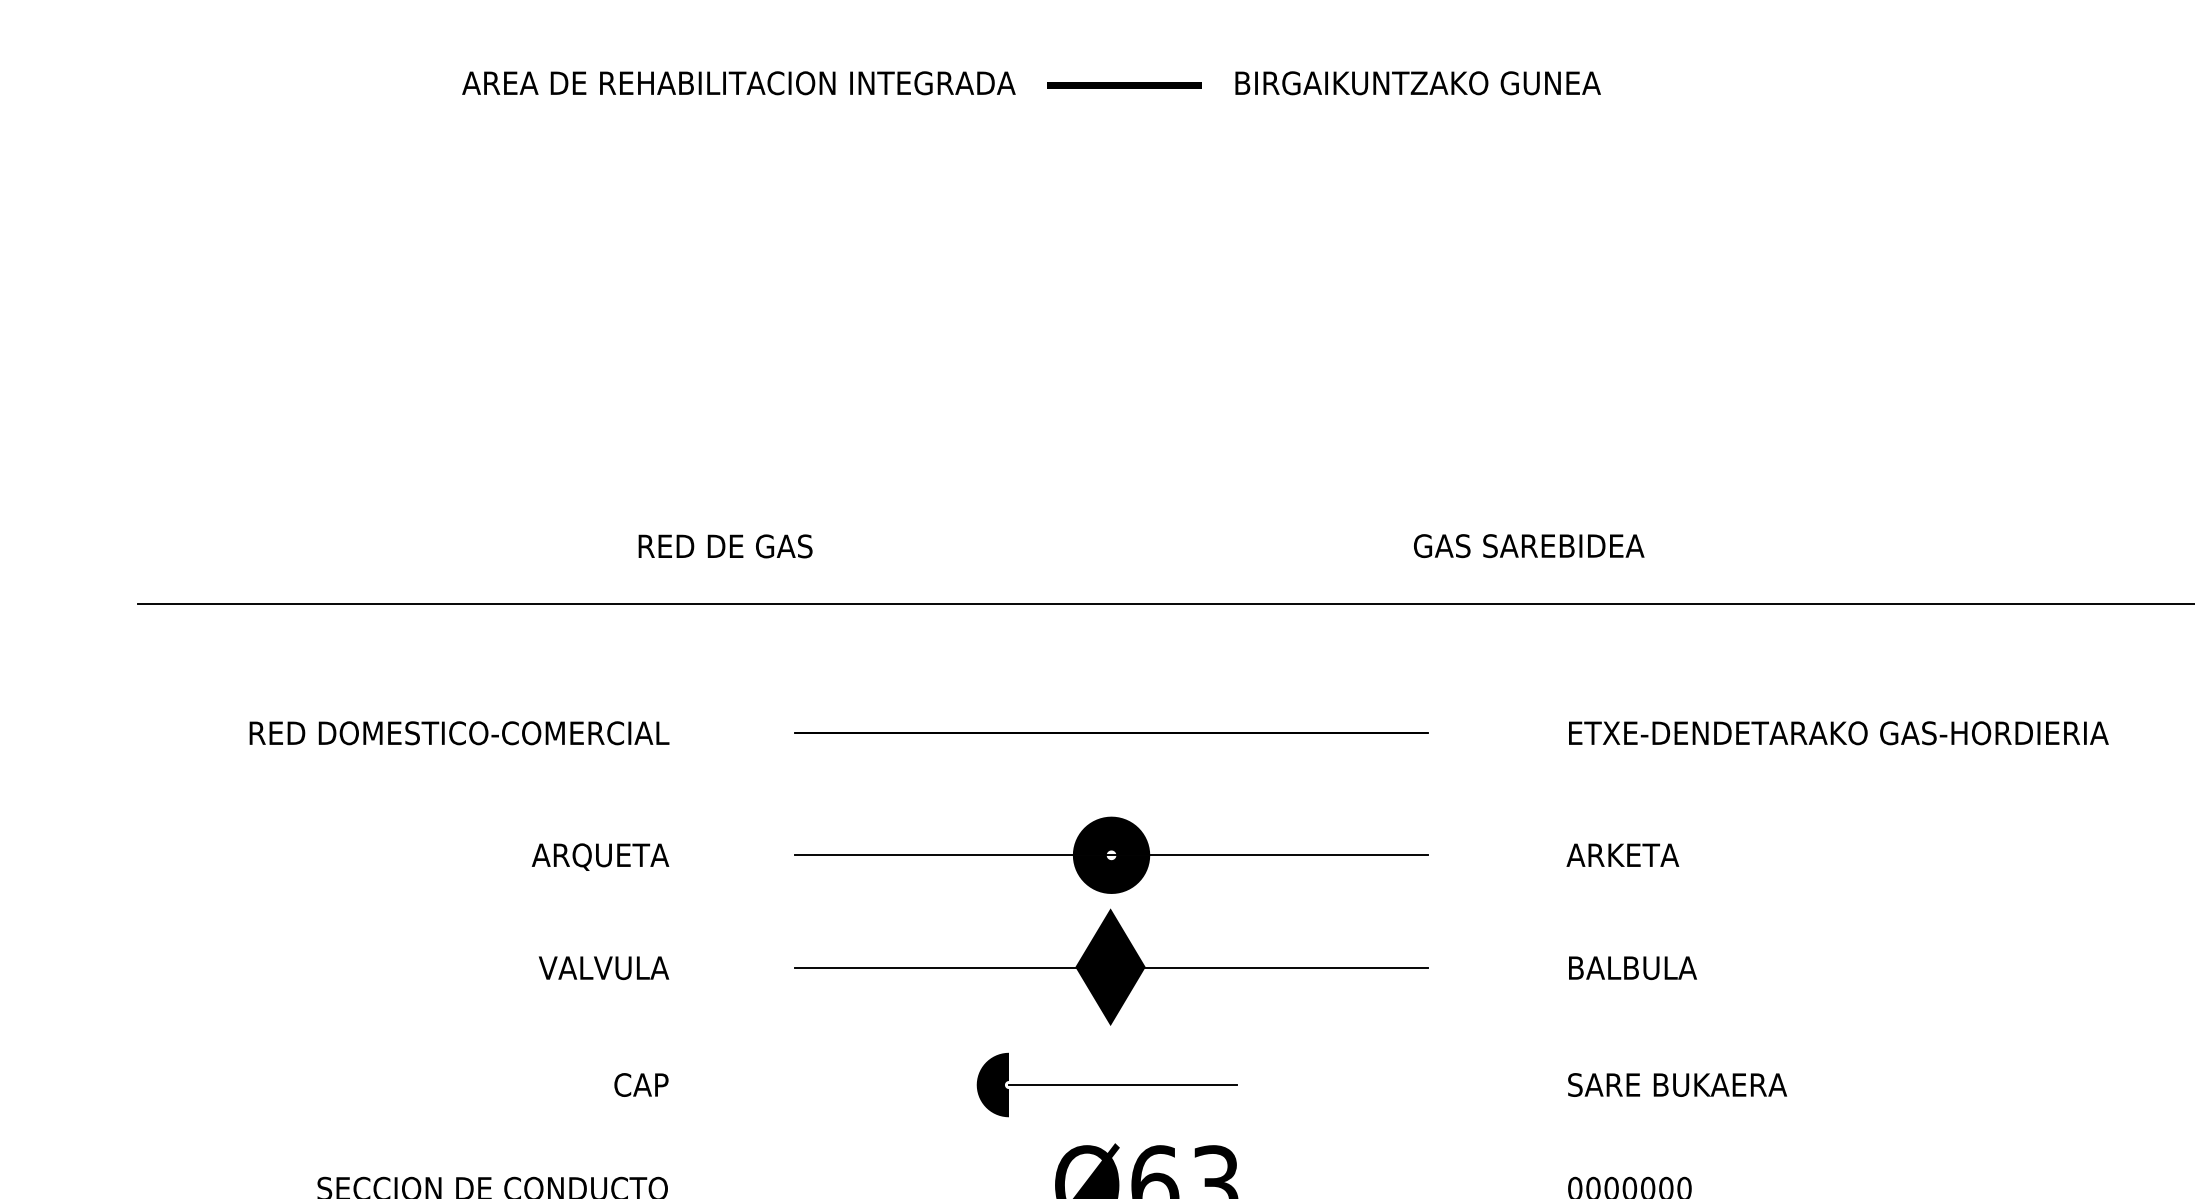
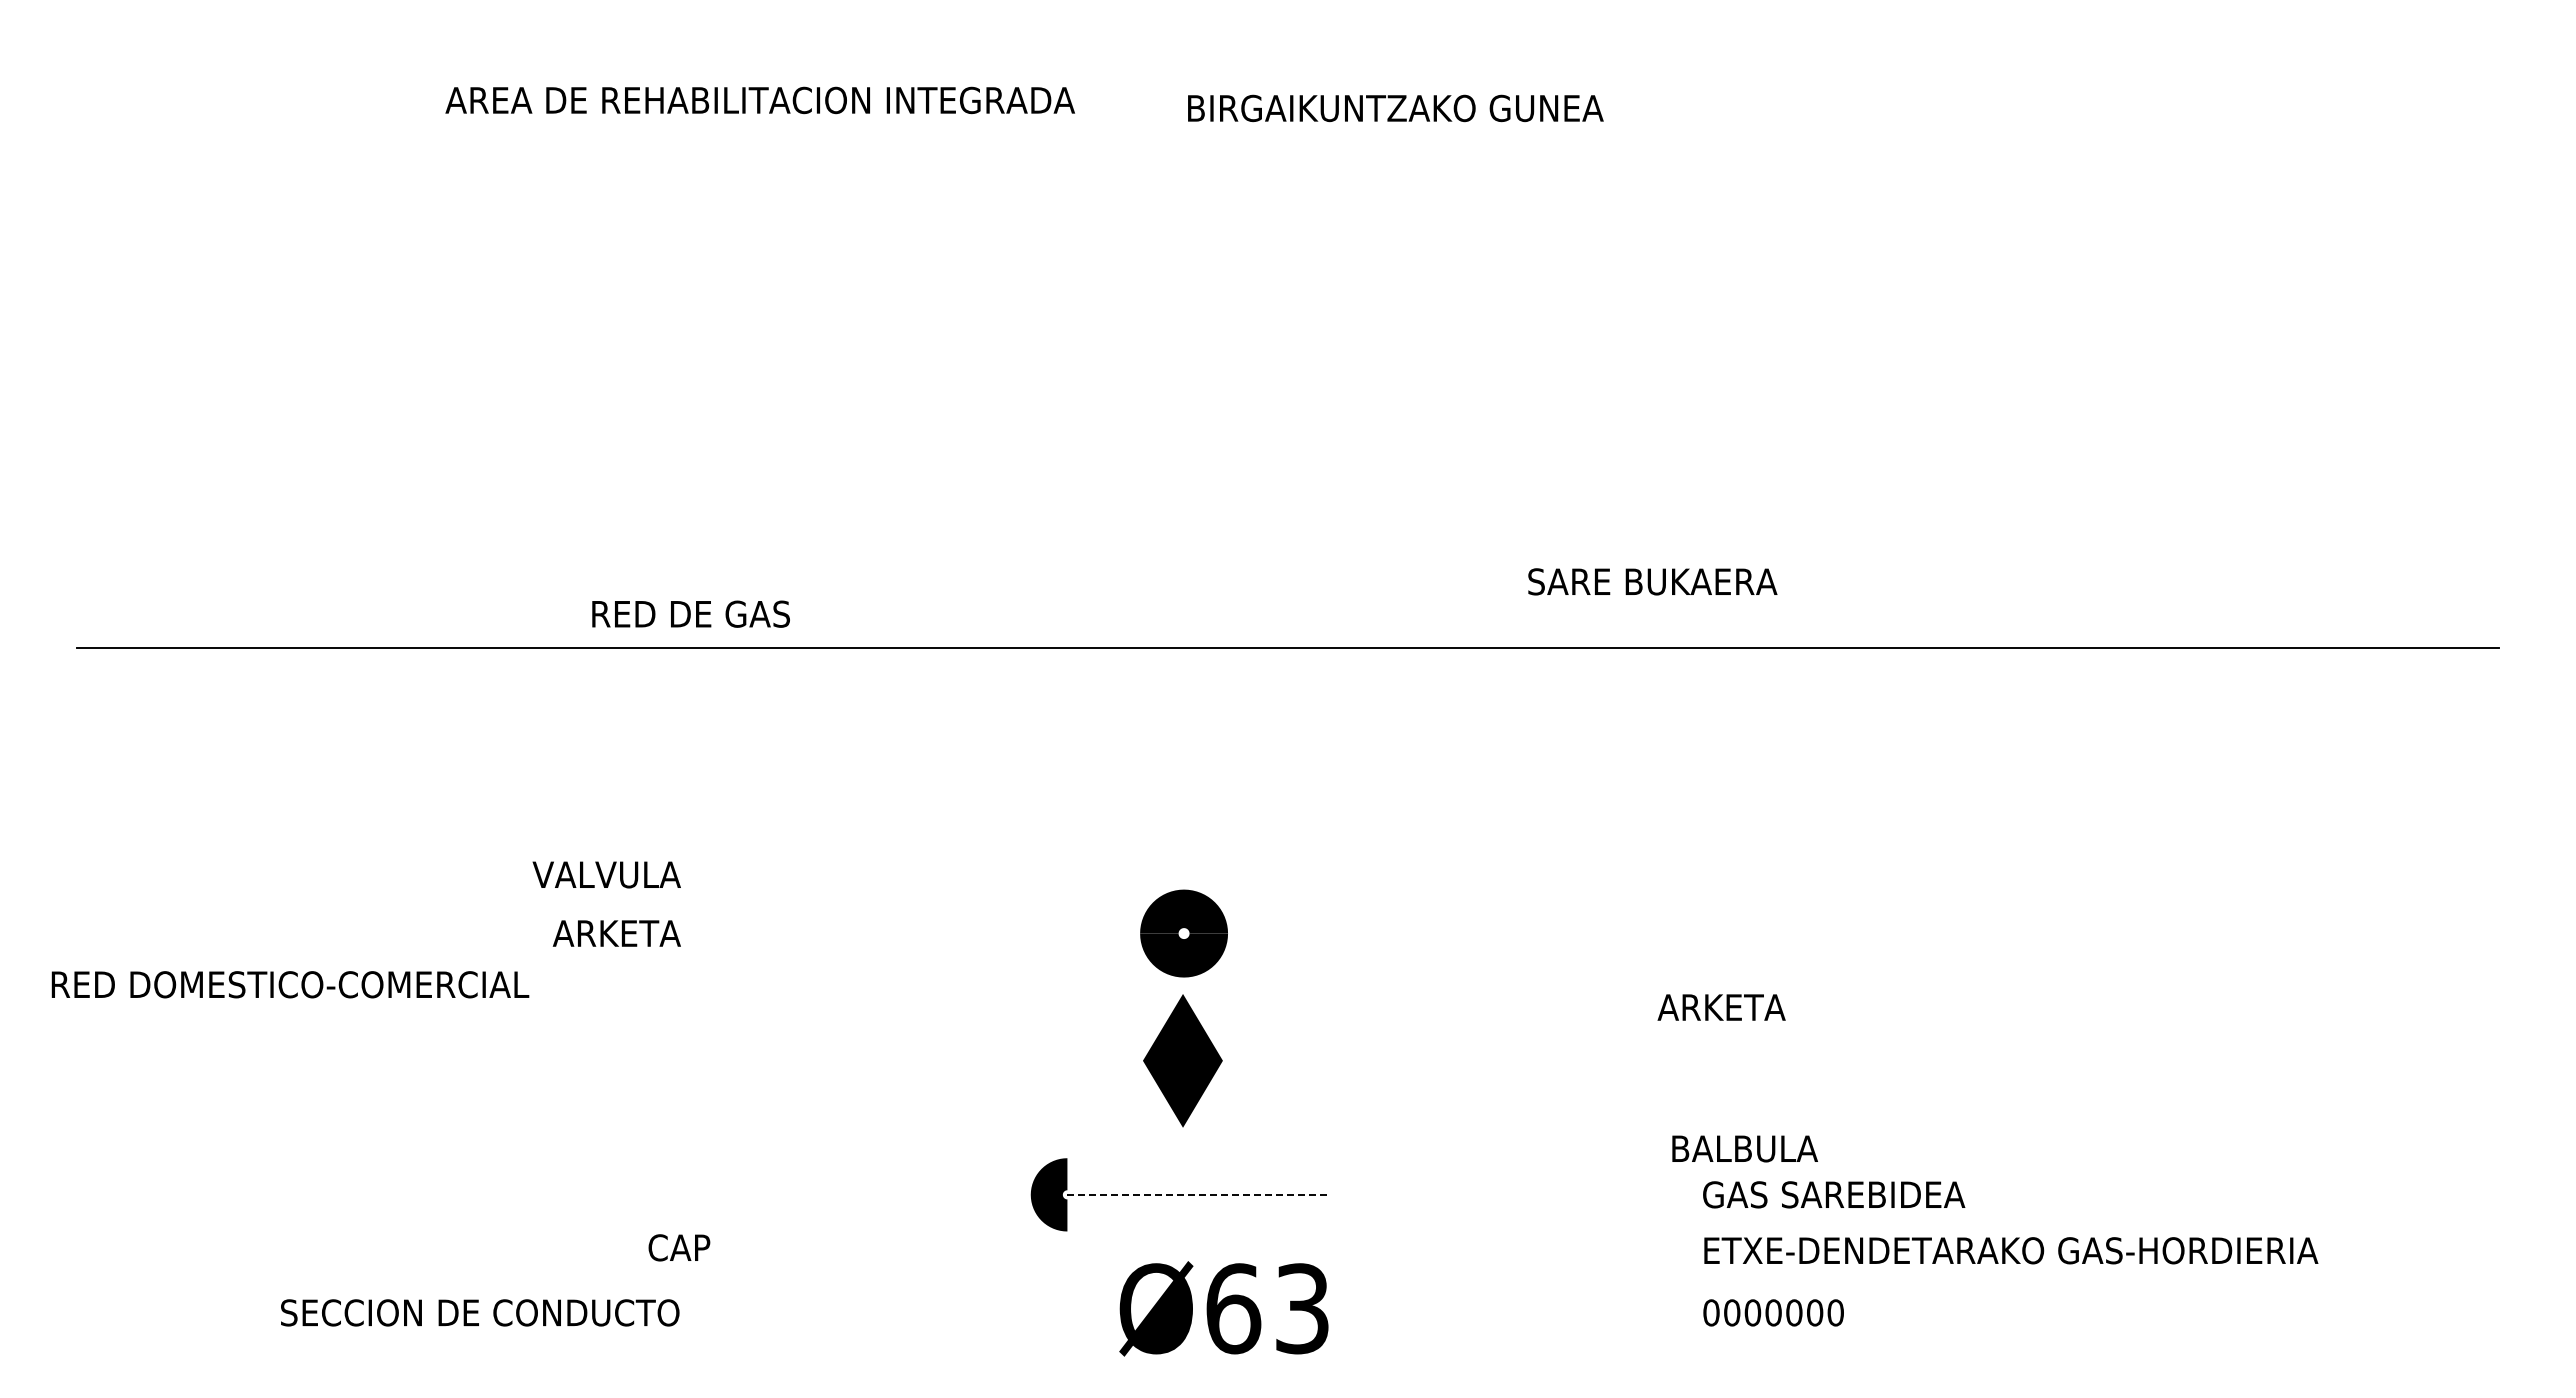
text: (738, 83) -> (759, 100), moved
text: (1417, 83) -> (1395, 108), moved
line: (1124, 85) -> (1198, 57), removed
text: (725, 545) -> (690, 613), moved
text: (1529, 545) -> (1659, 581), GAS SAREBIDEA -> SARE BUKAERA
text: (459, 733) -> (290, 984), moved
line: (1111, 733) -> (1183, 794), removed
text: (1839, 733) -> (2011, 1250), moved
line: (1111, 855) -> (1183, 933), removed
text: (1622, 855) -> (1721, 1007), moved
text: (572, 857) -> (571, 935), ARQUETA -> ARKETA
text: (603, 967) -> (606, 874), moved
line: (1111, 967) -> (1183, 1061), removed
text: (1632, 967) -> (1744, 1148), moved
text: (641, 1084) -> (679, 1247), moved
line: (1123, 1084) -> (1197, 1194), solid -> dashed
text: (1683, 1084) -> (1834, 1194), SARE BUKAERA -> GAS SAREBIDEA

